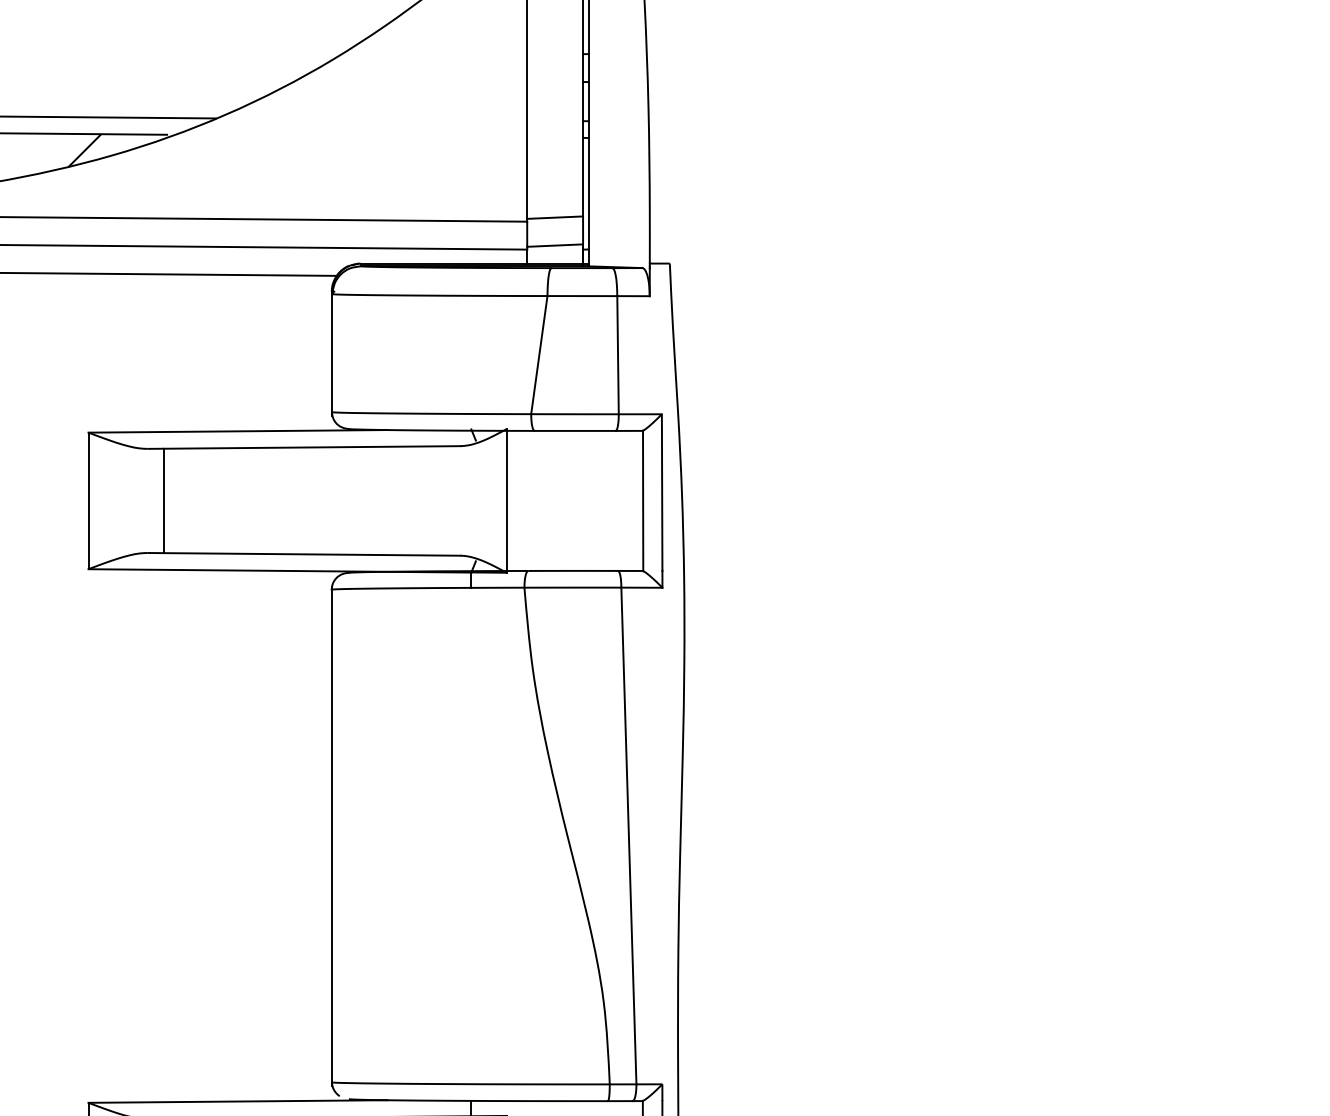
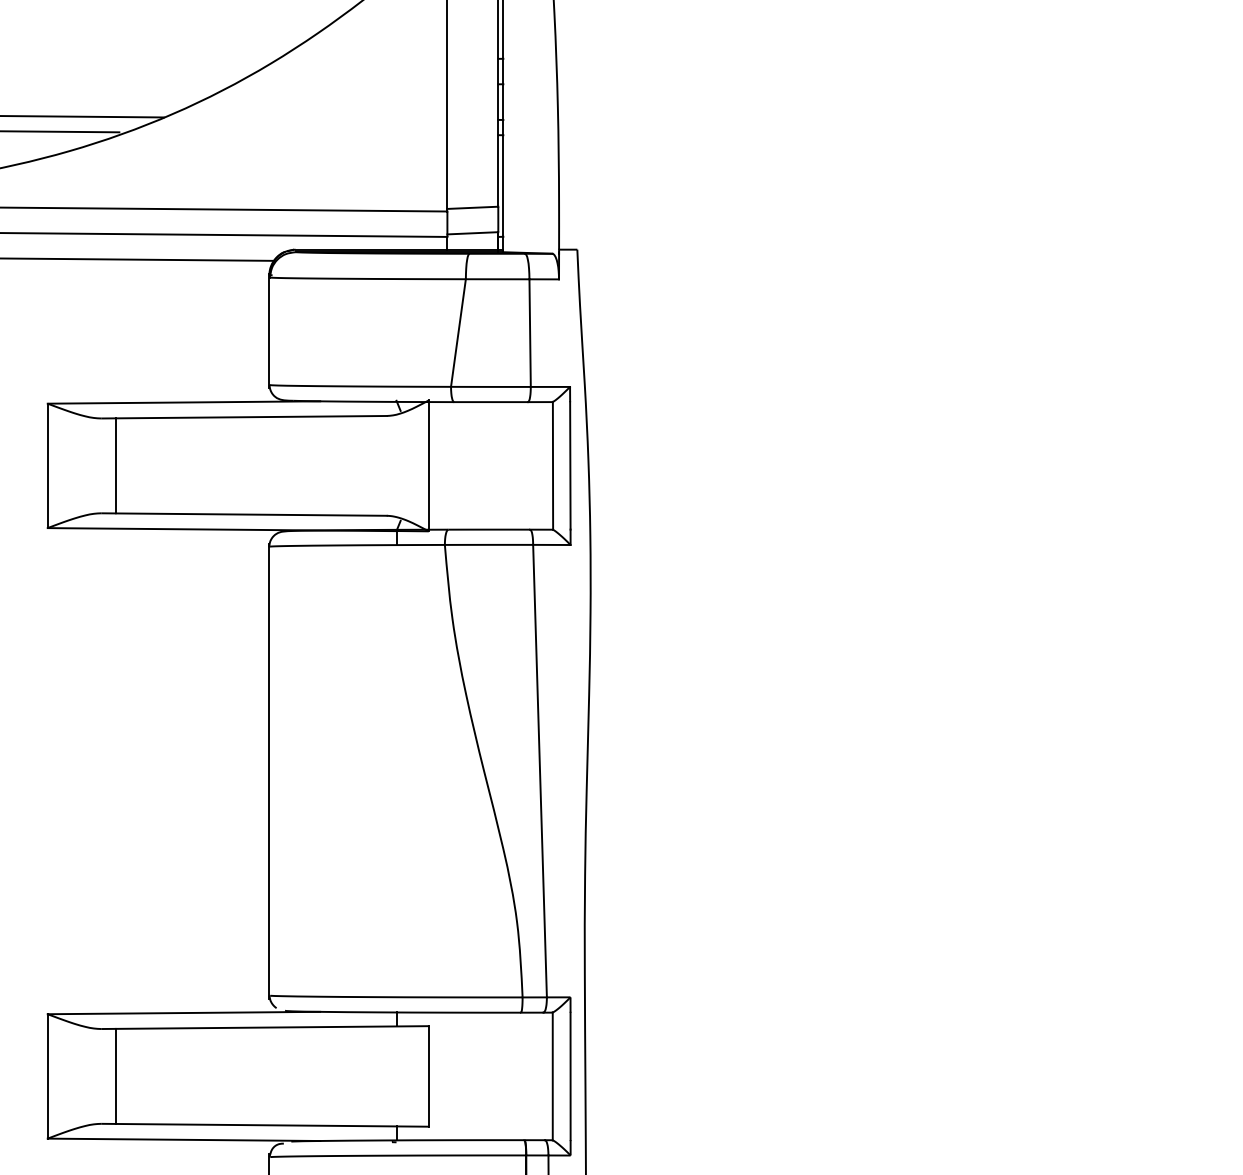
hatch: (84, 150) -> (44, 146), removed

